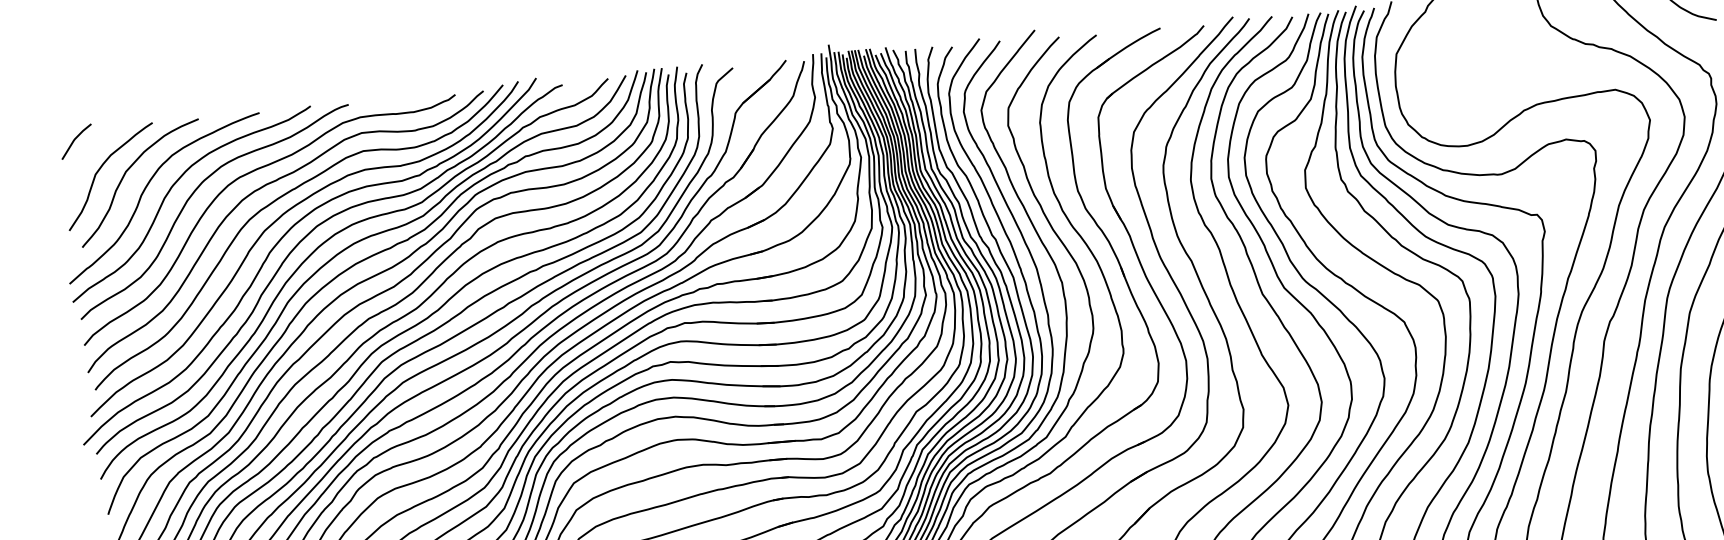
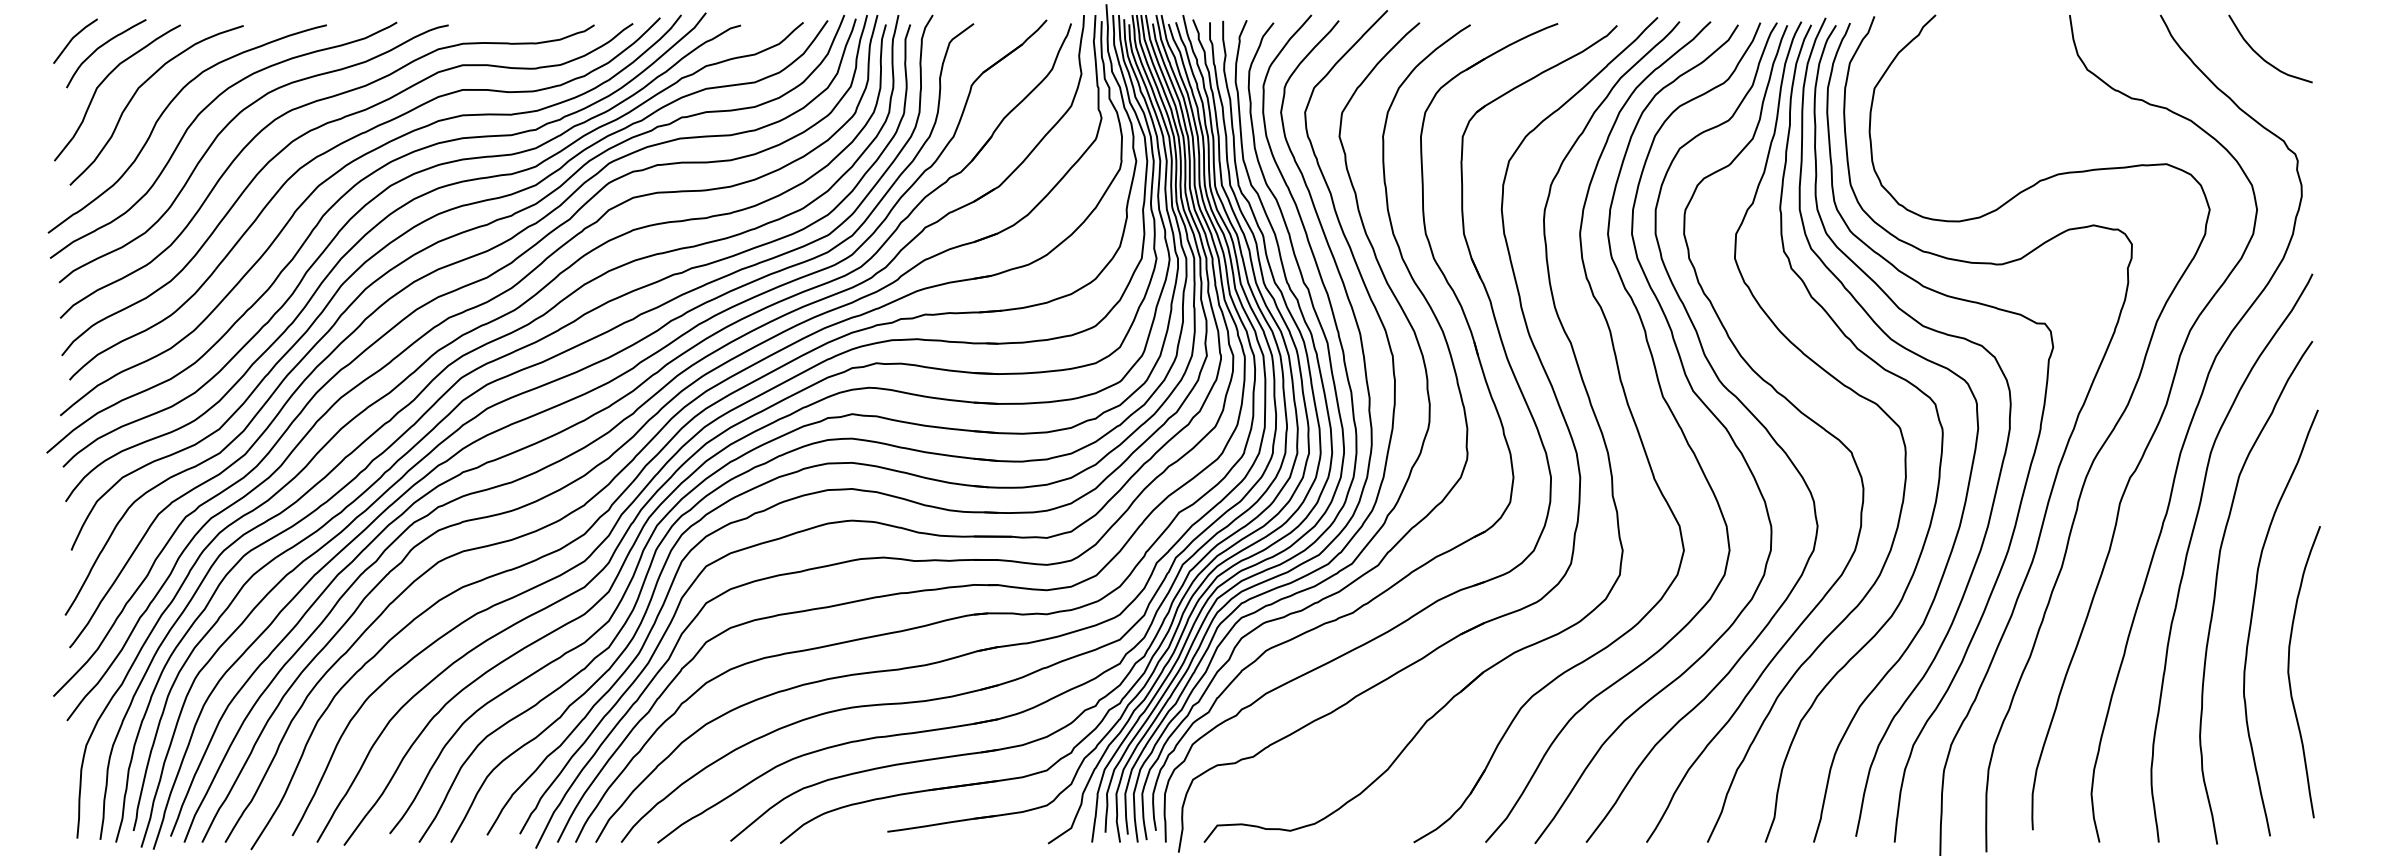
curve: (96, 144) -> (101, 47), added

